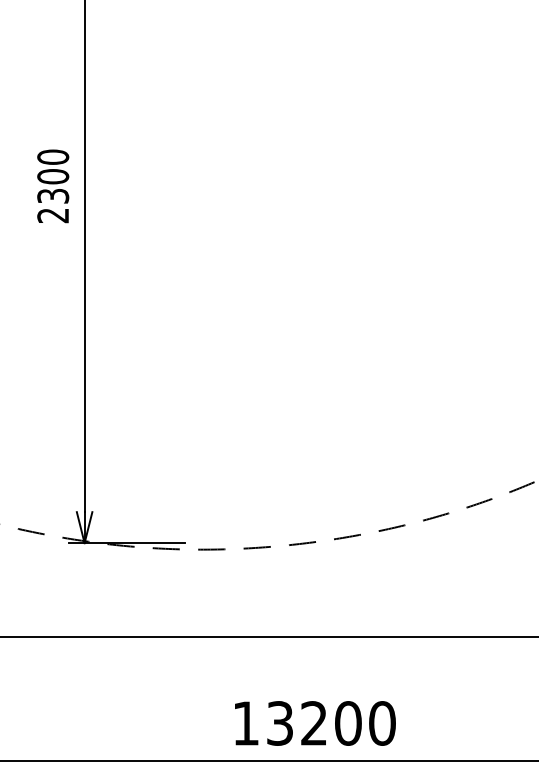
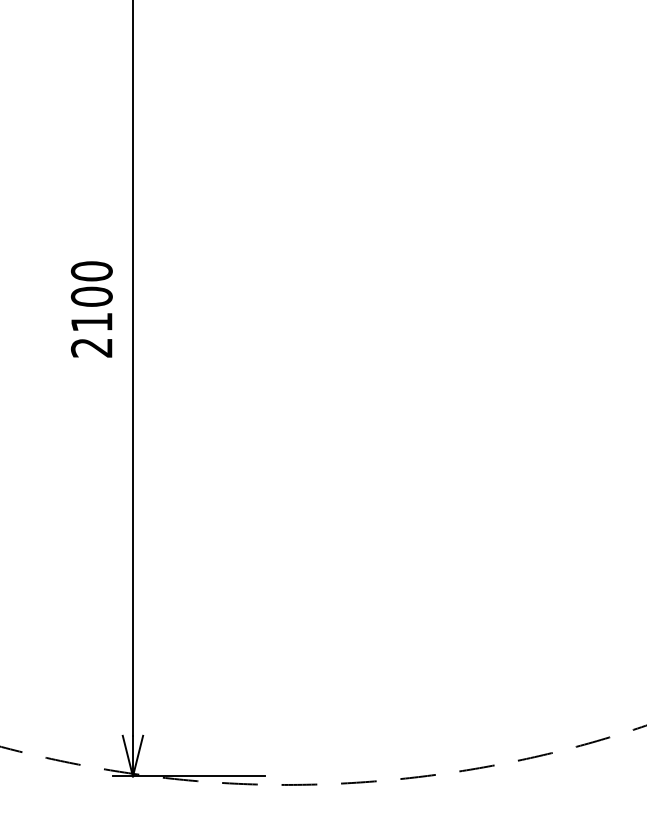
text: (53, 196) -> (92, 322), 2300 -> 2100

